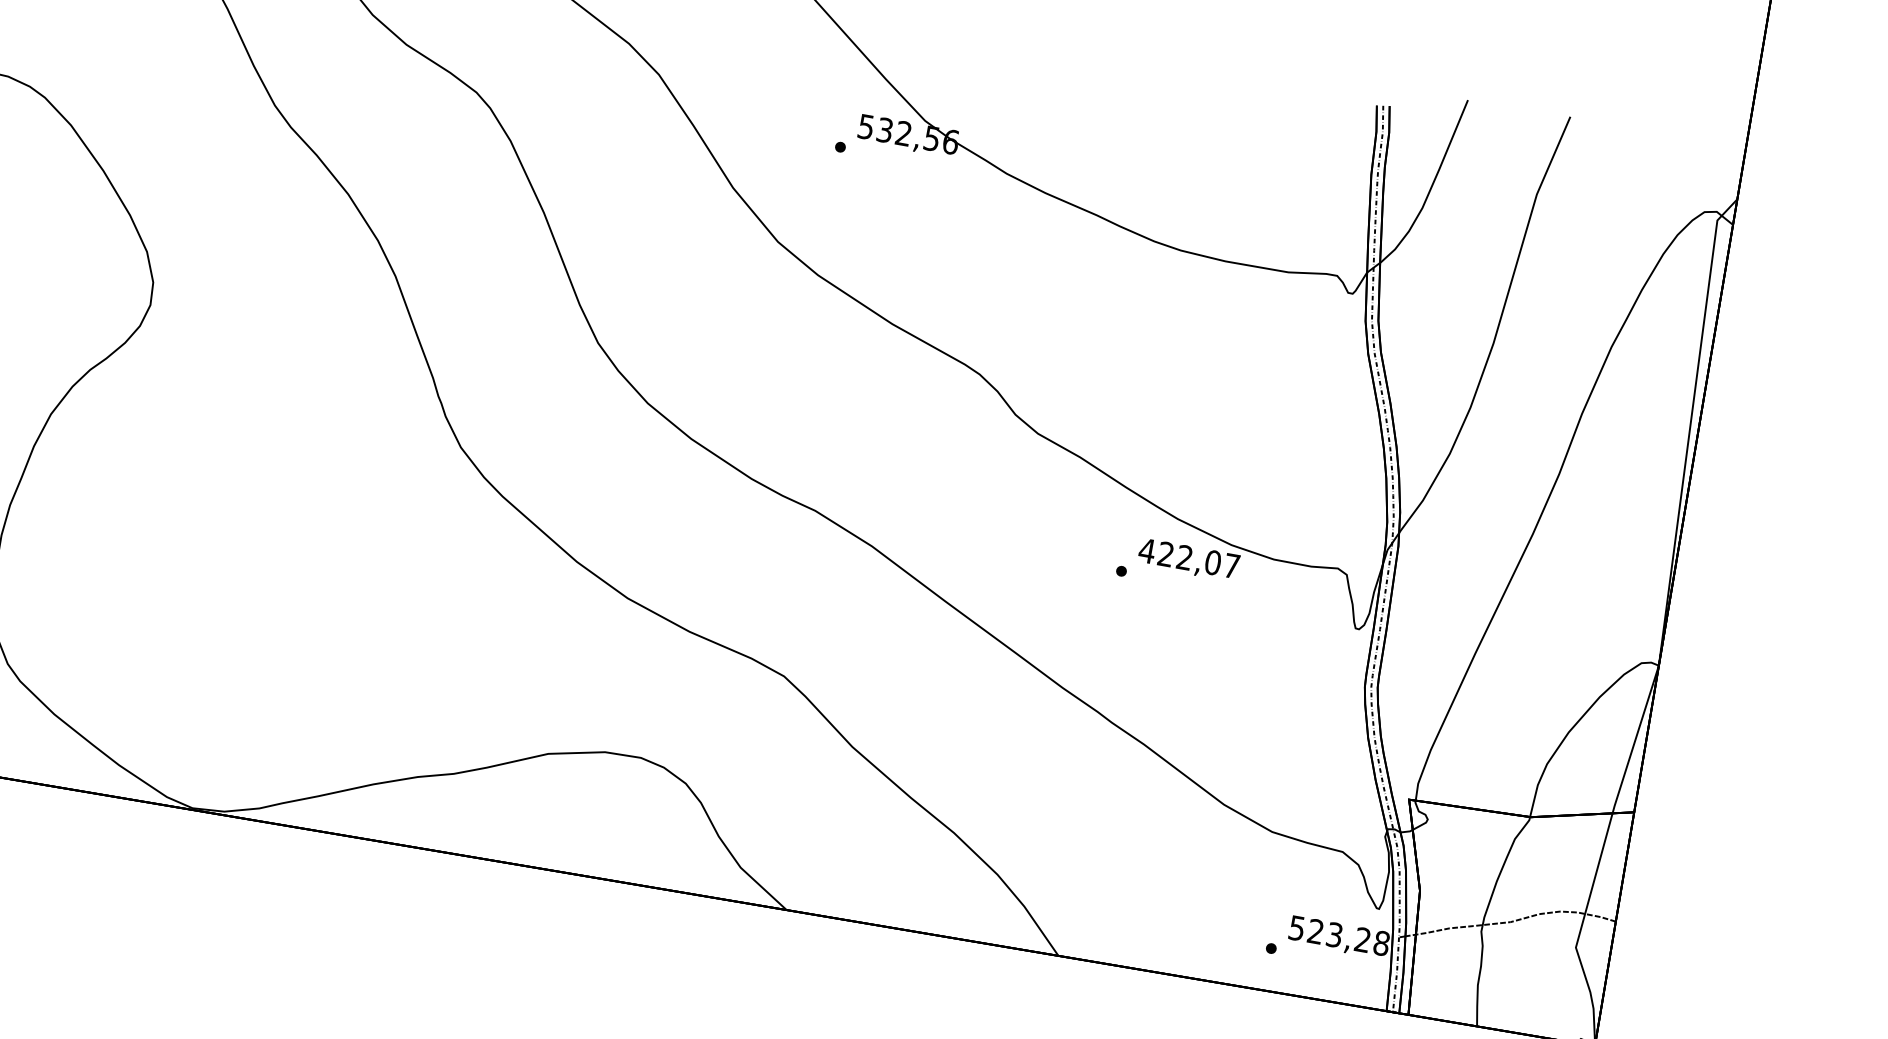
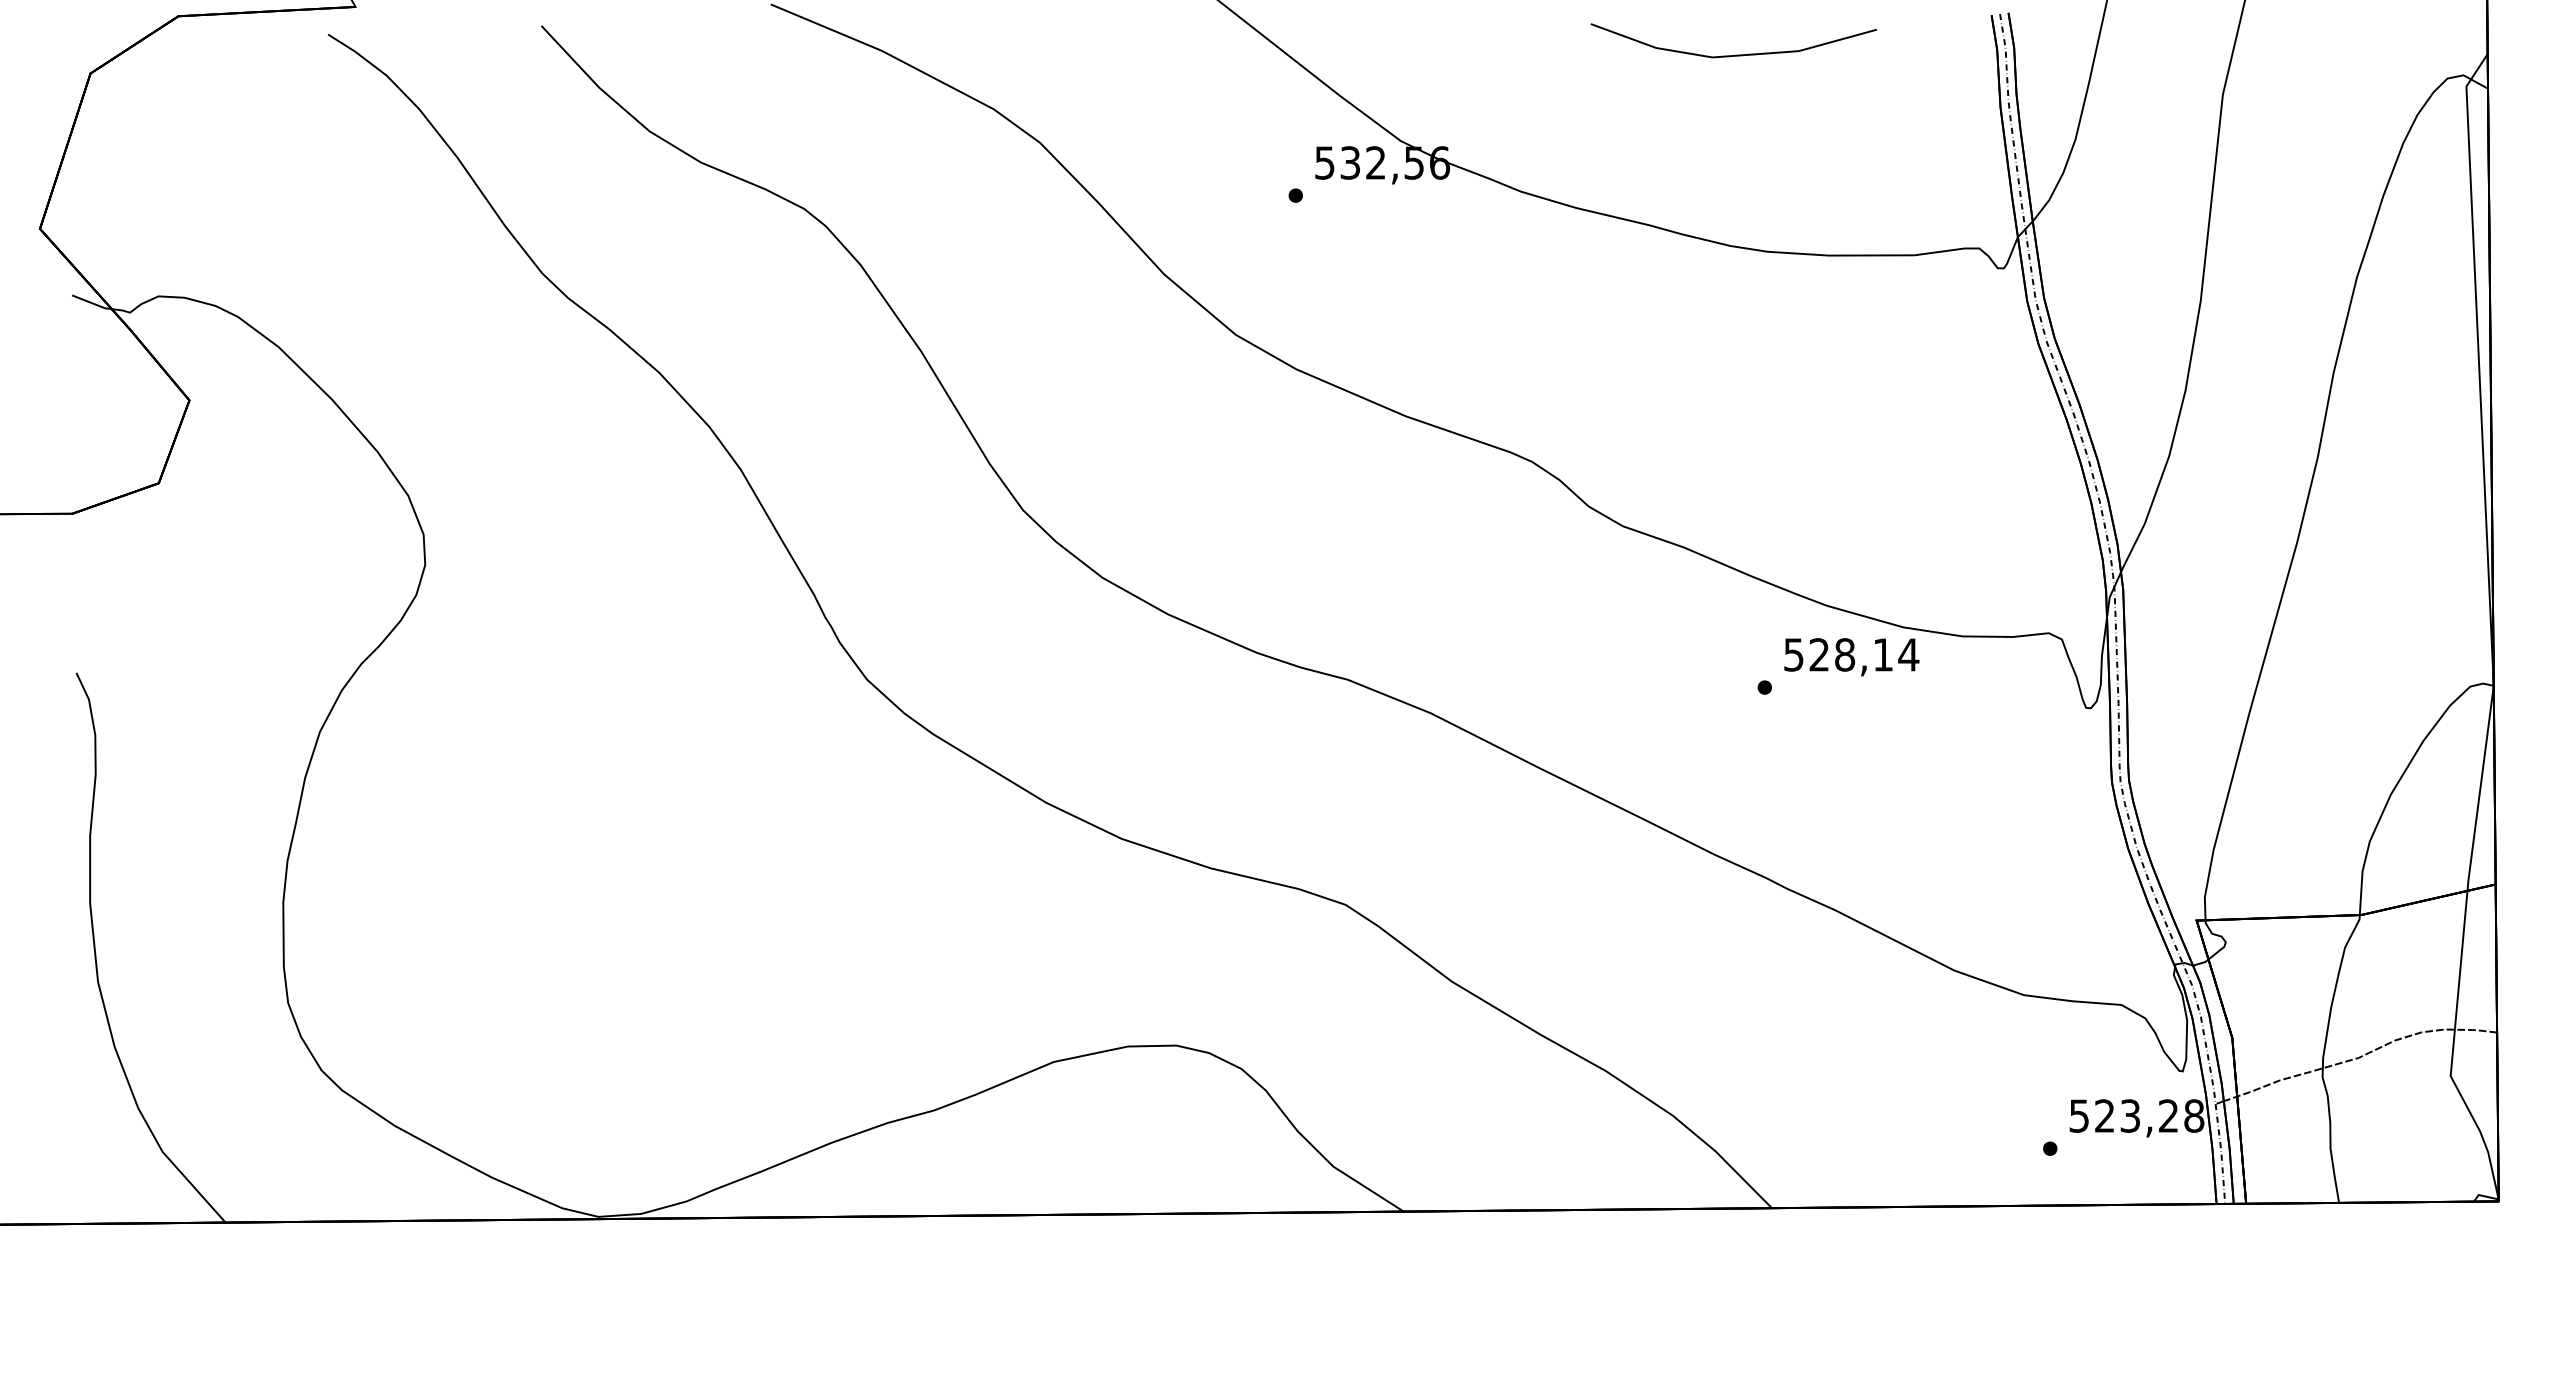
line: (1183, 100) -> (1735, 54), added
text: (1189, 558) -> (1851, 654), 422,07 -> 528,14

